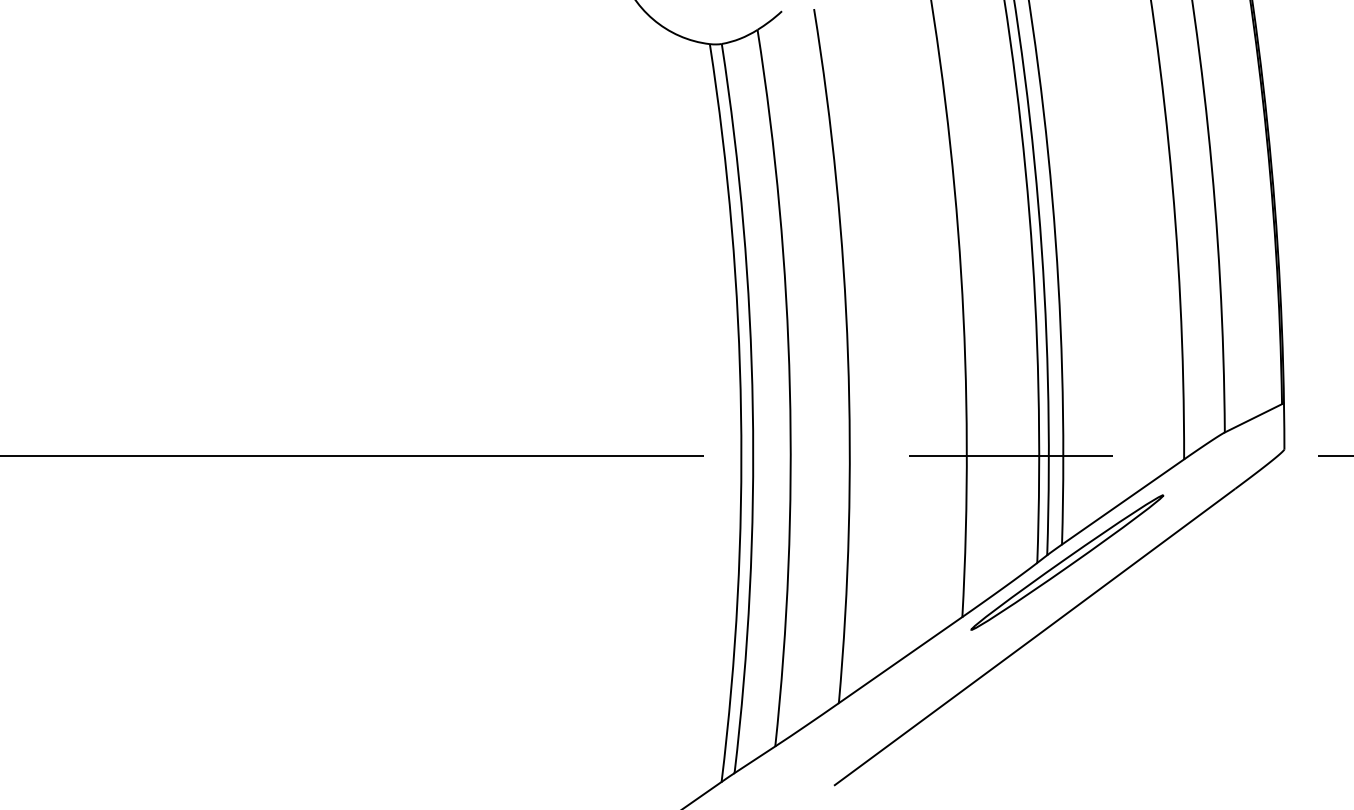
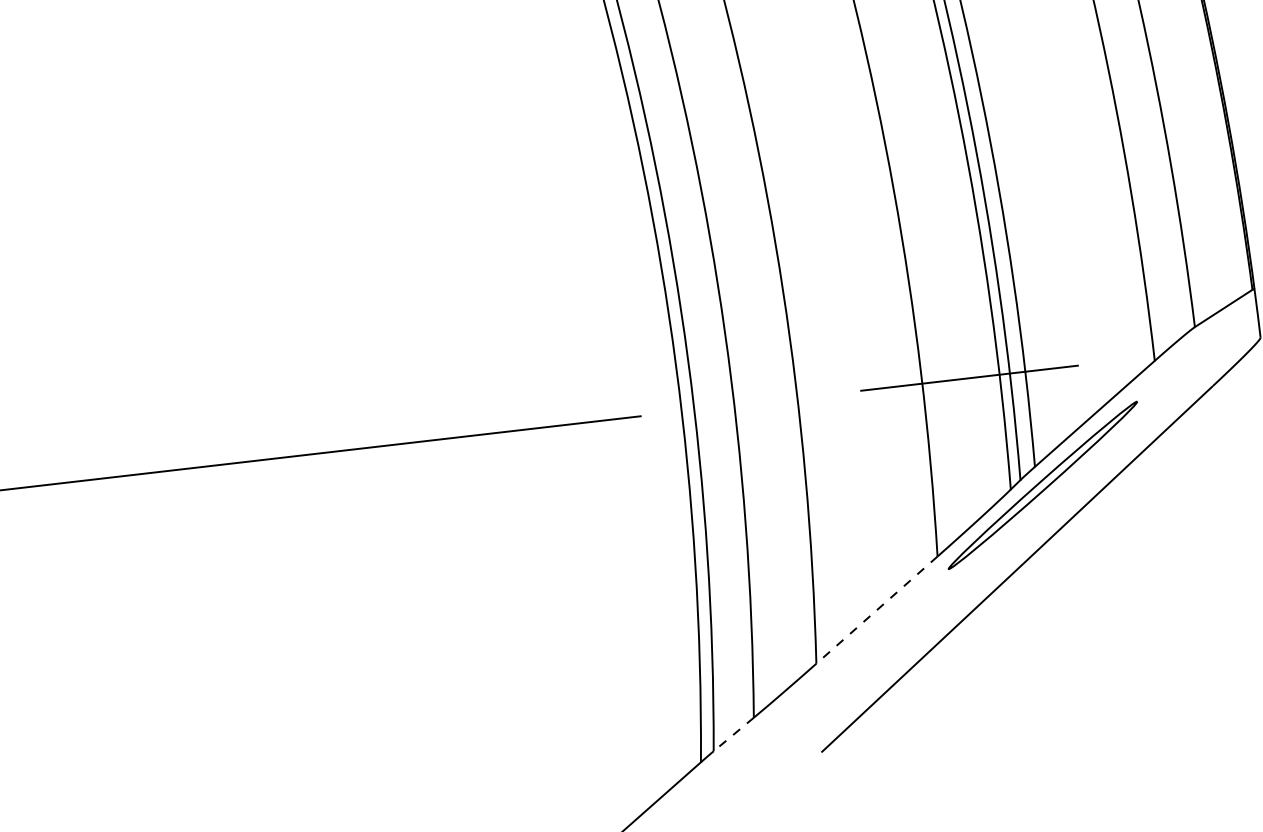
line: (900, 660) -> (876, 610), solid -> dashed
line: (754, 760) -> (733, 735), solid -> dashed

